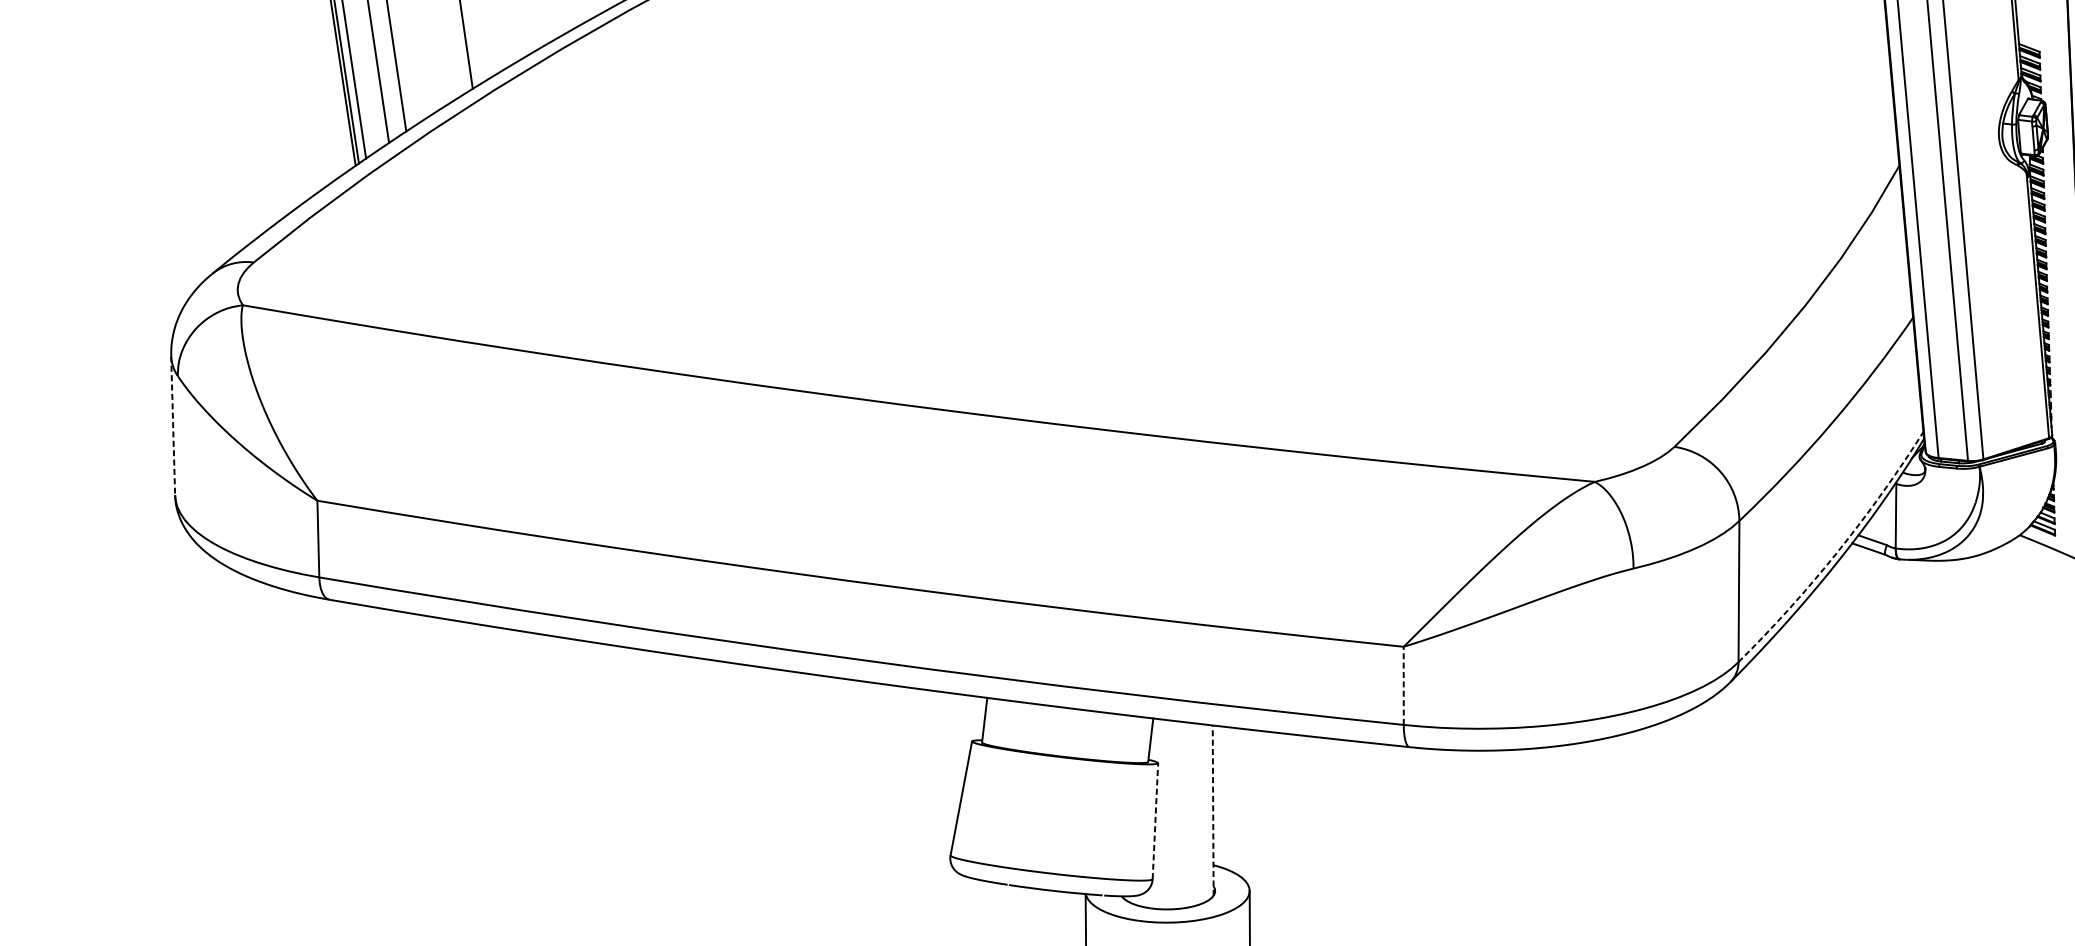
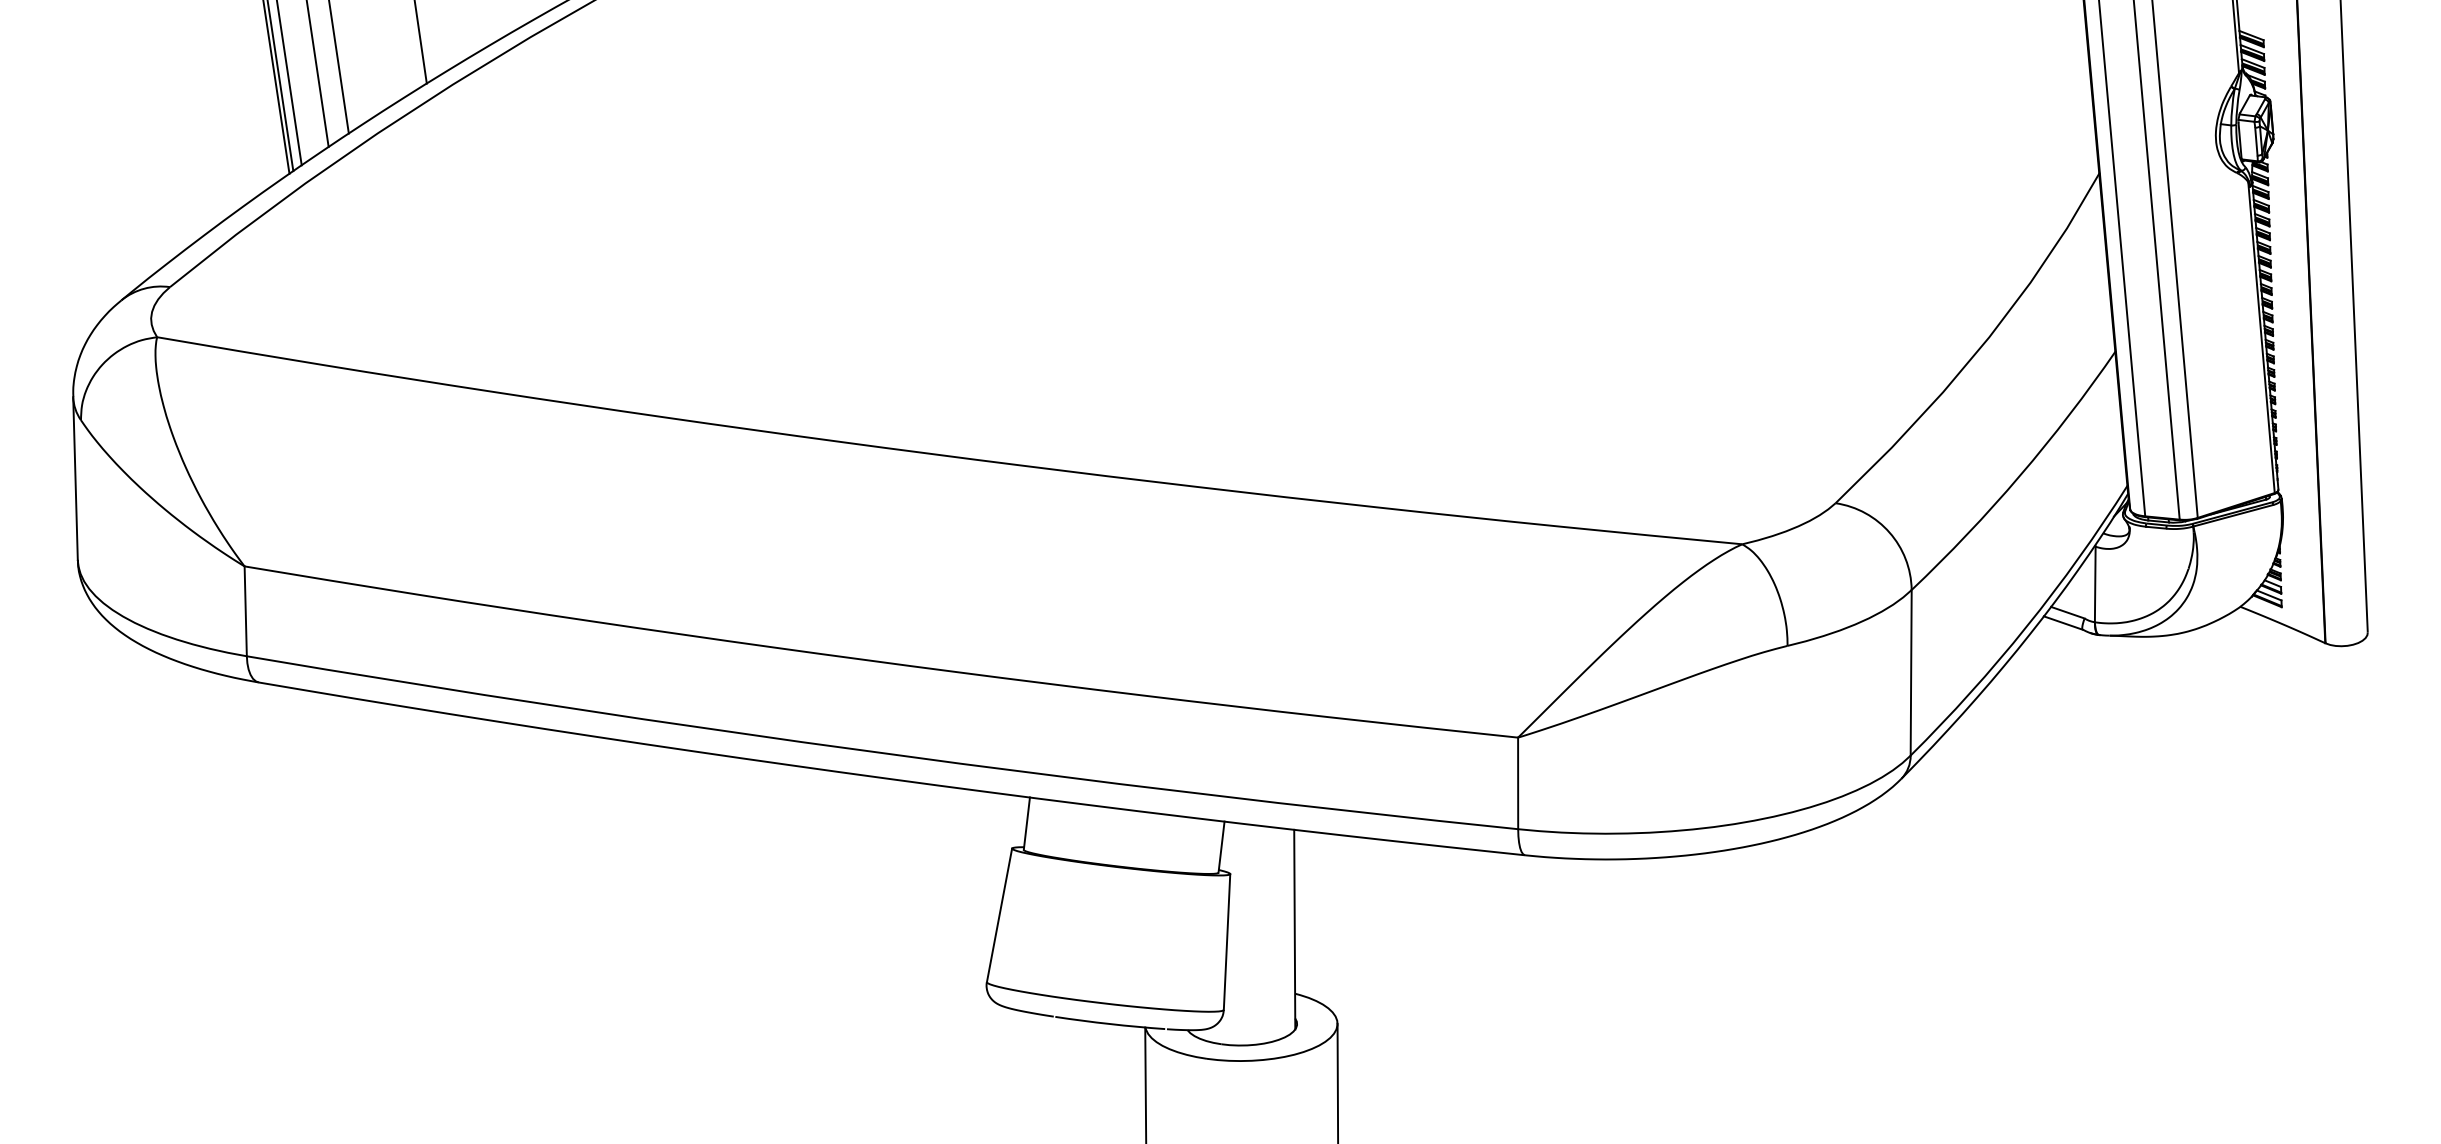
line: (173, 426) -> (75, 479), dashed -> solid
arc: (1837, 552) -> (2026, 626), dashed -> solid
line: (1404, 685) -> (1518, 783), dashed -> solid
line: (1212, 810) -> (1294, 929), dashed -> solid
line: (1155, 821) -> (1227, 942), dashed -> solid

